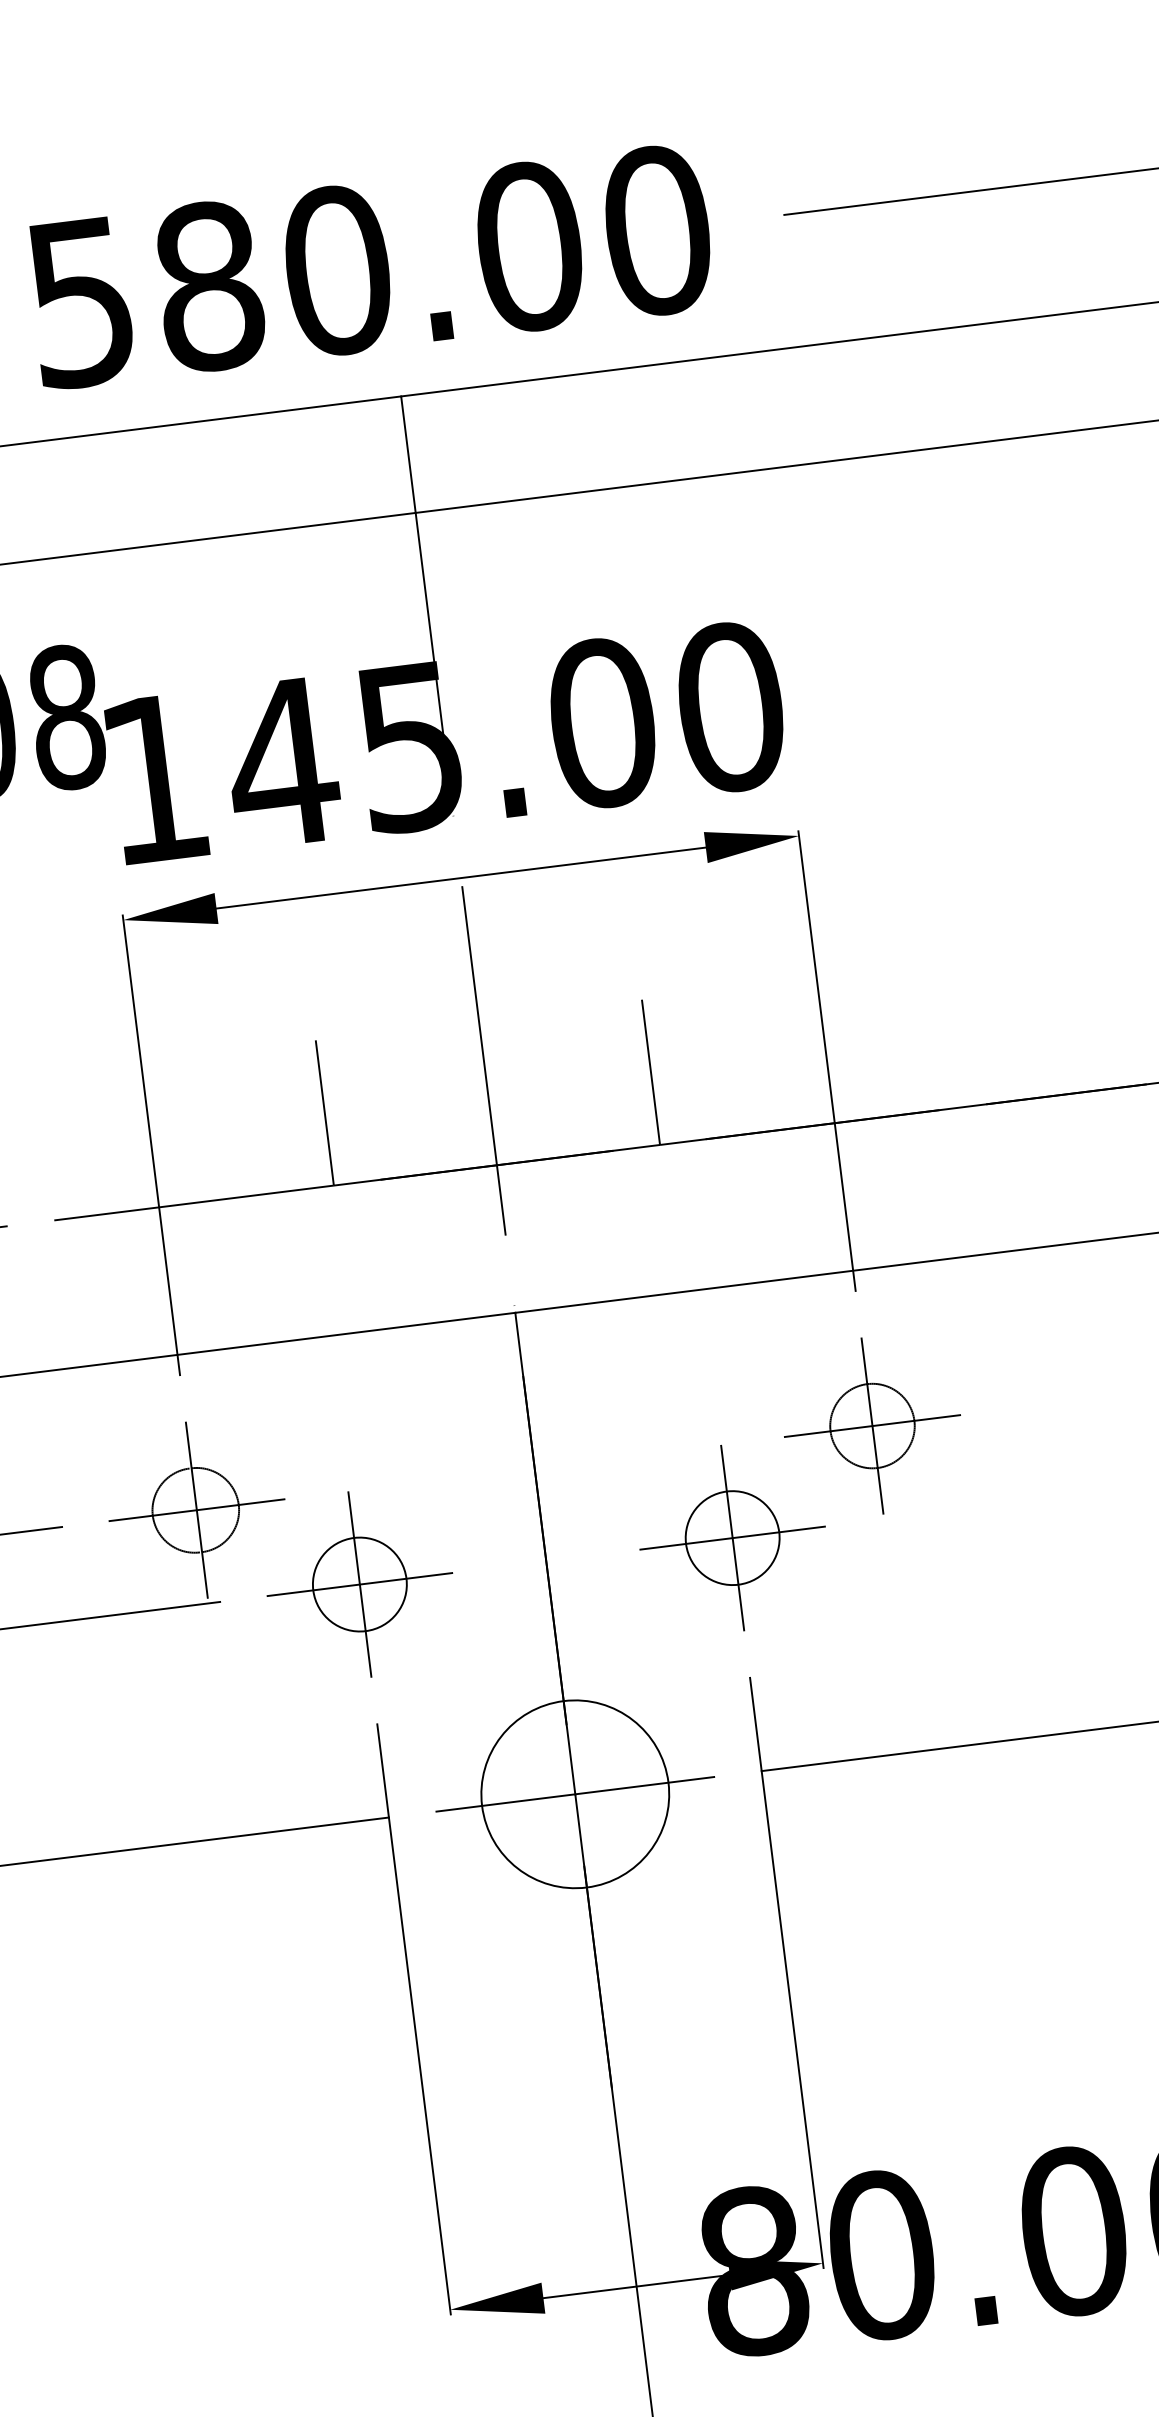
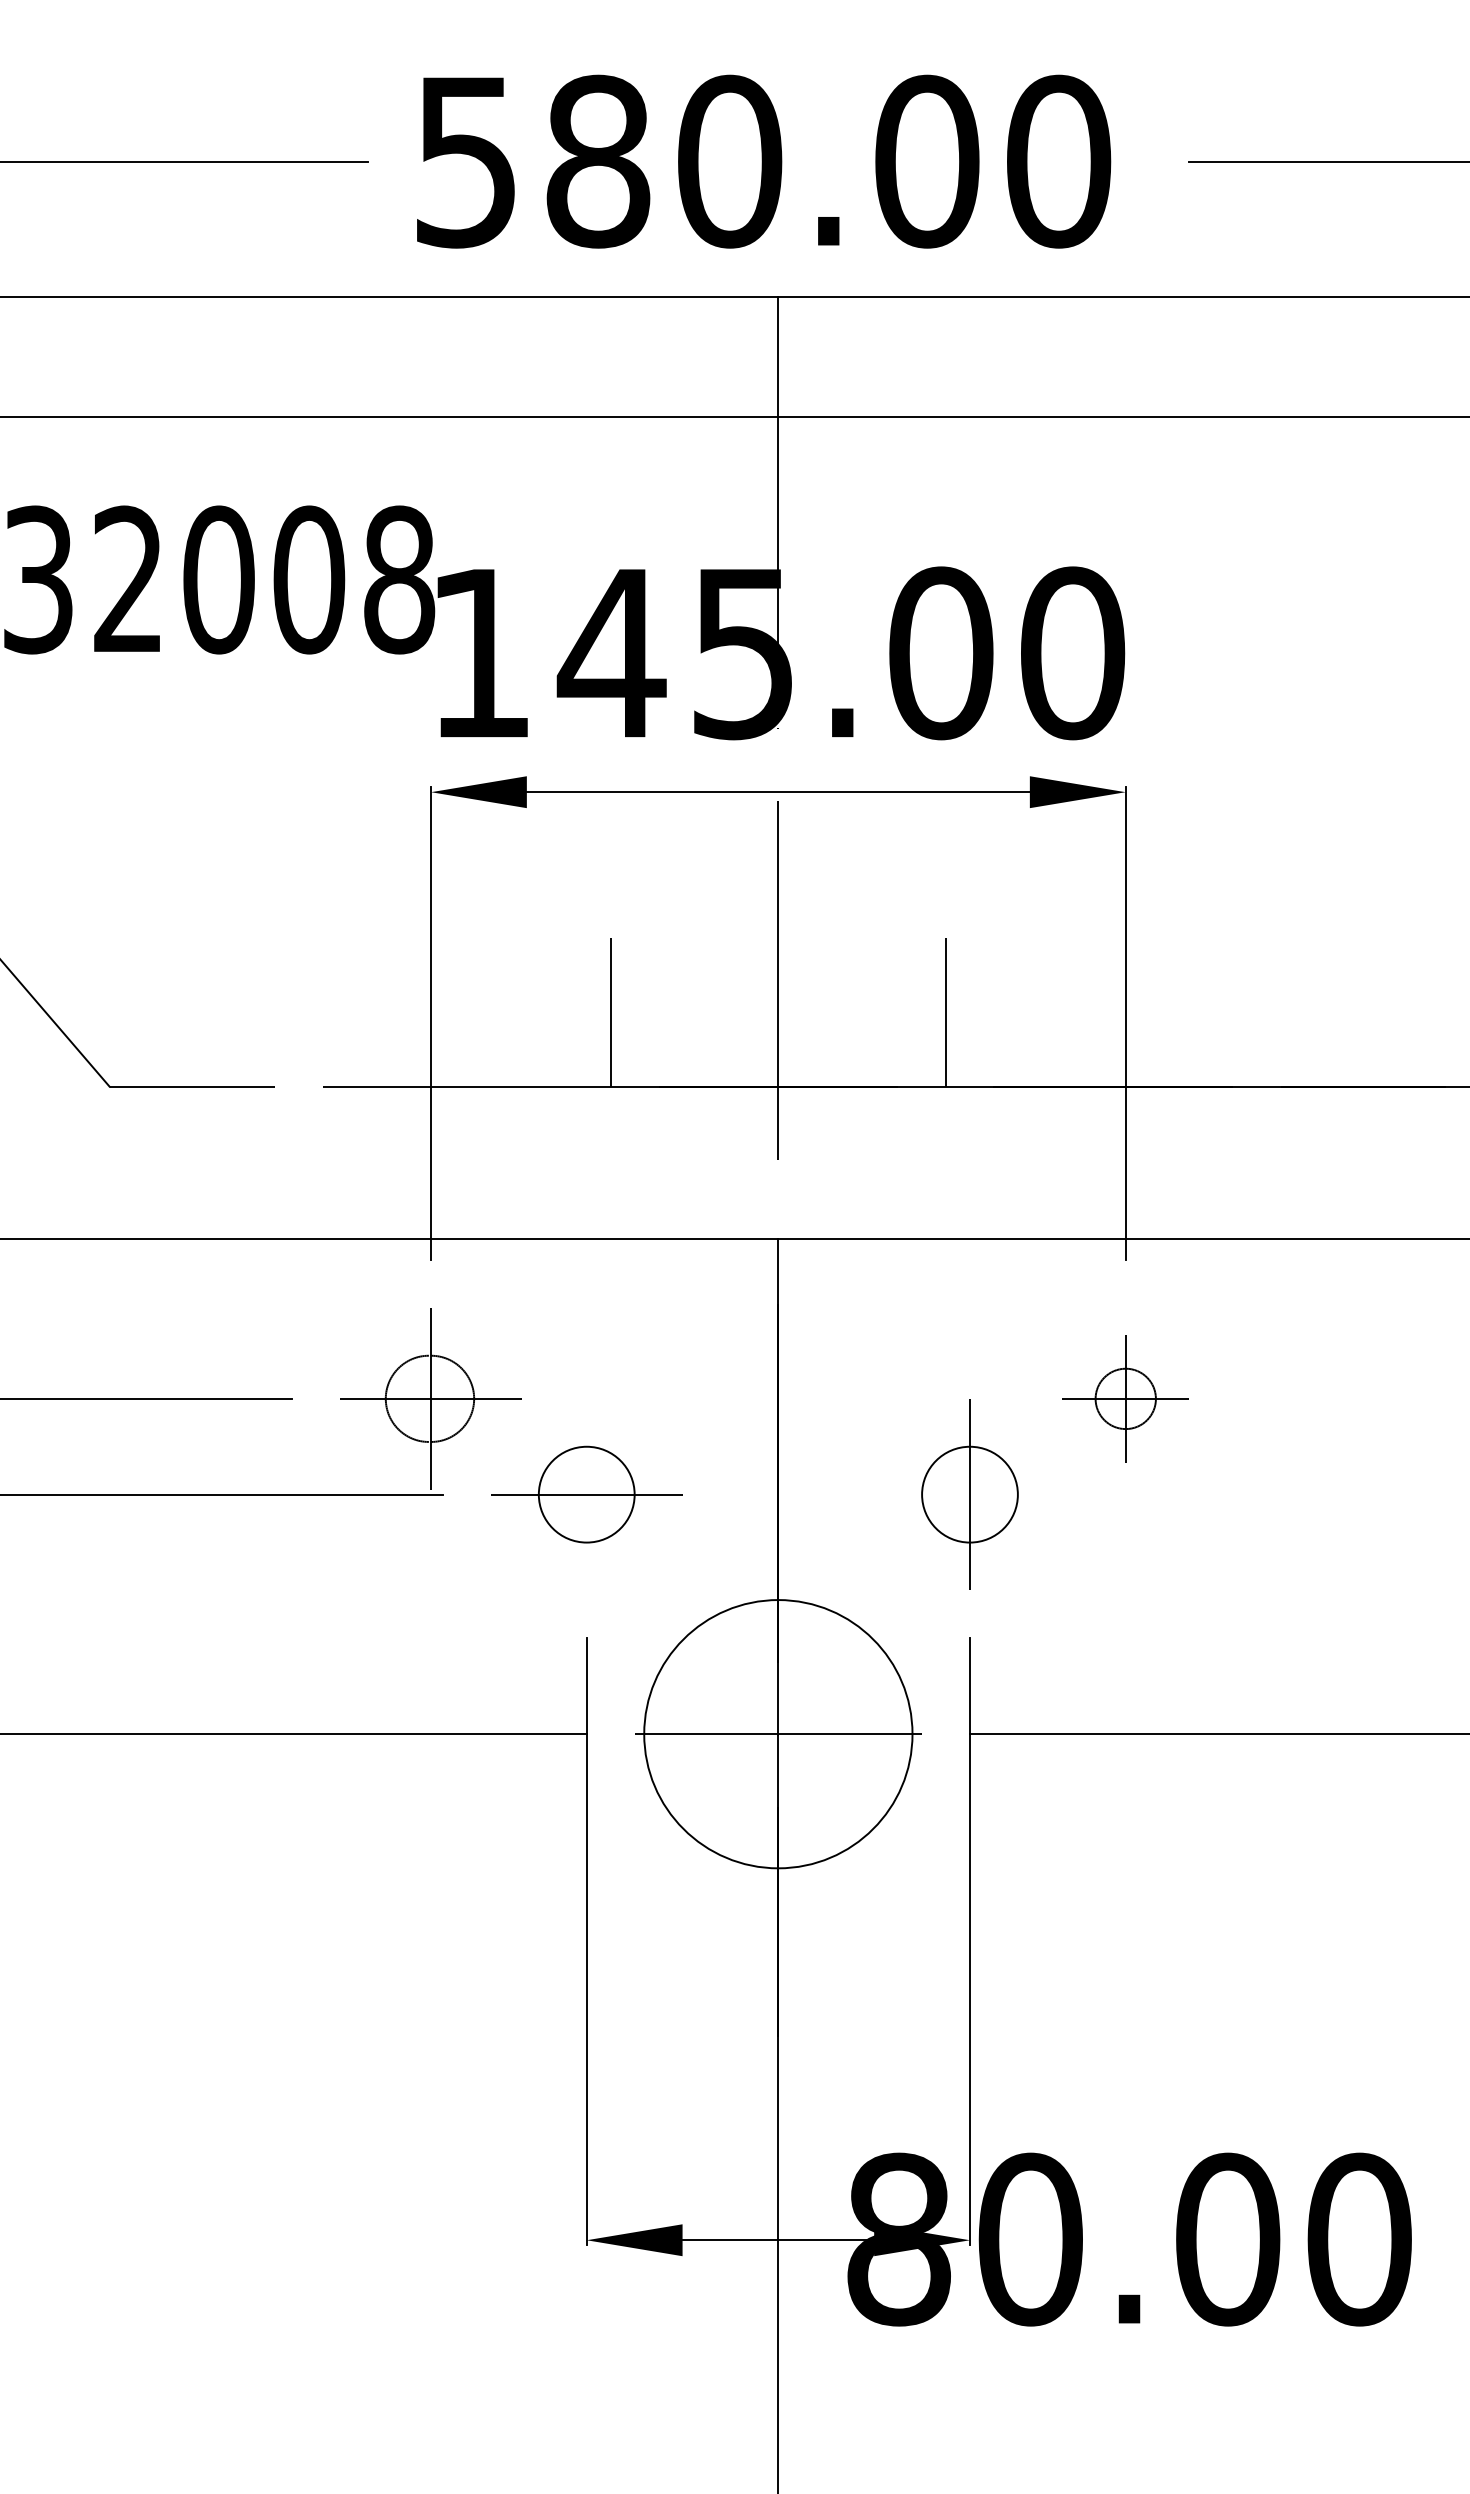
part: (872, 1425) -> (1125, 1398), size x0.7
line: (732, 1538) -> (969, 1494), removed
line: (359, 1584) -> (586, 1494), removed
circle: (575, 1794) -> (778, 1734), size x1.4

